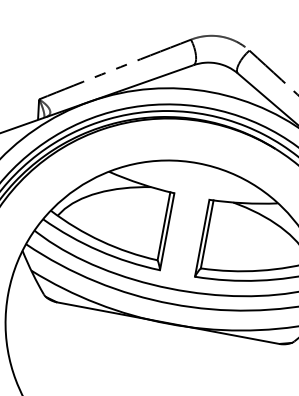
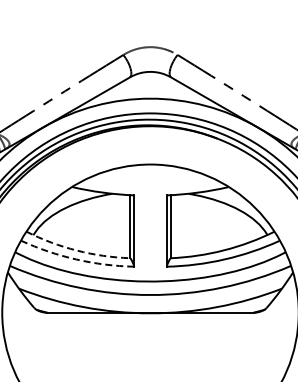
arc: (100, 241) -> (76, 250), solid -> dashed
arc: (99, 250) -> (76, 259), solid -> dashed

